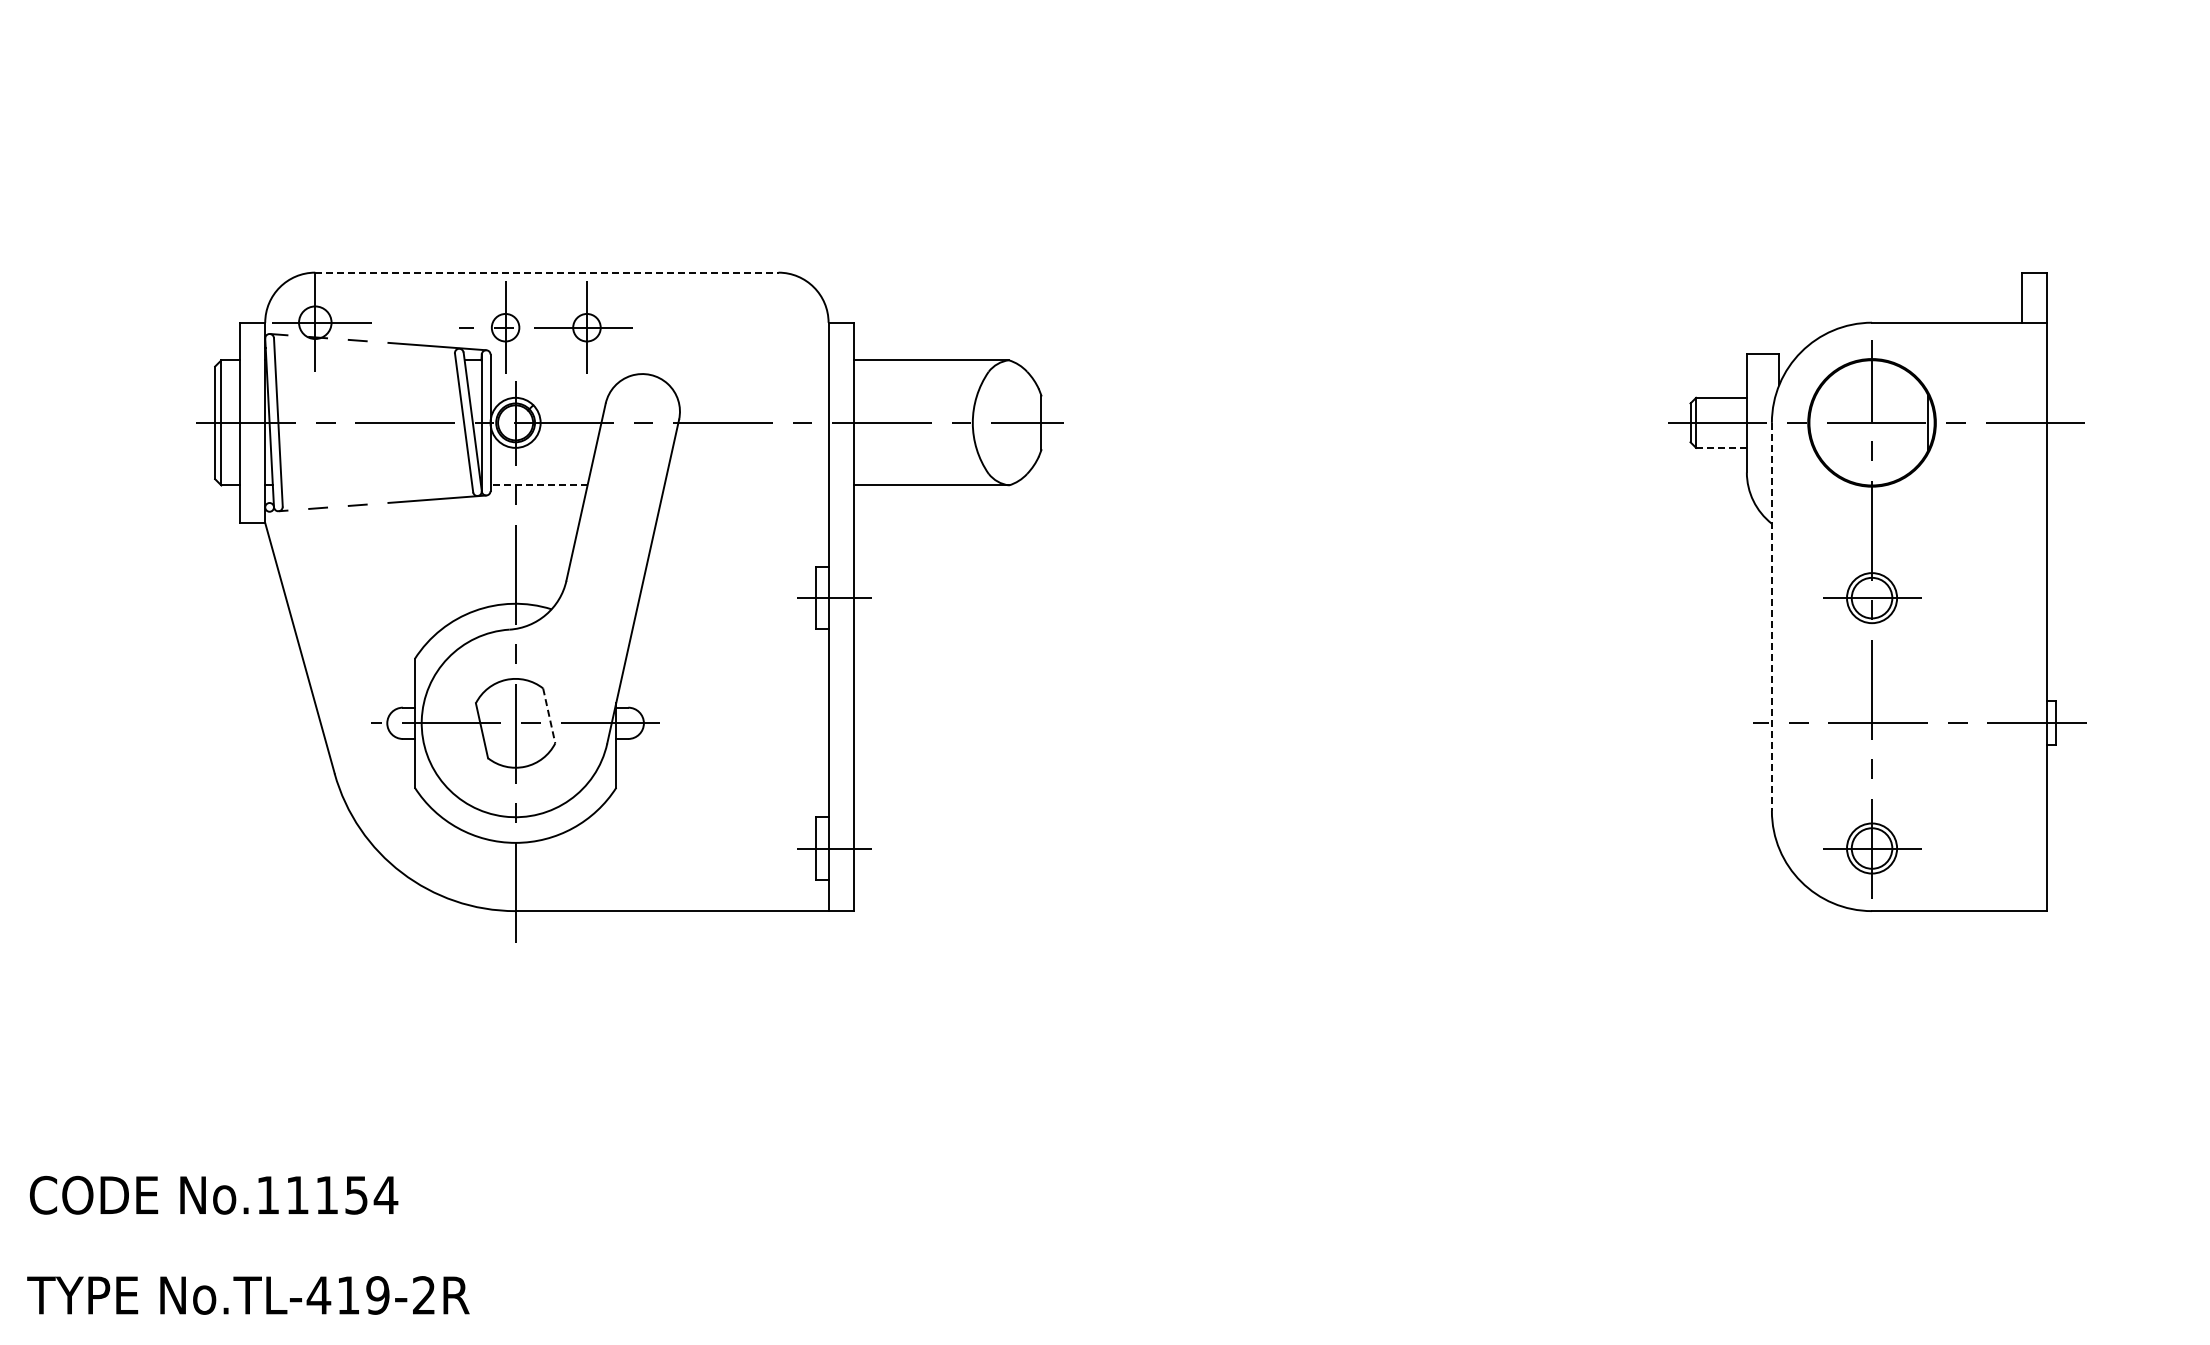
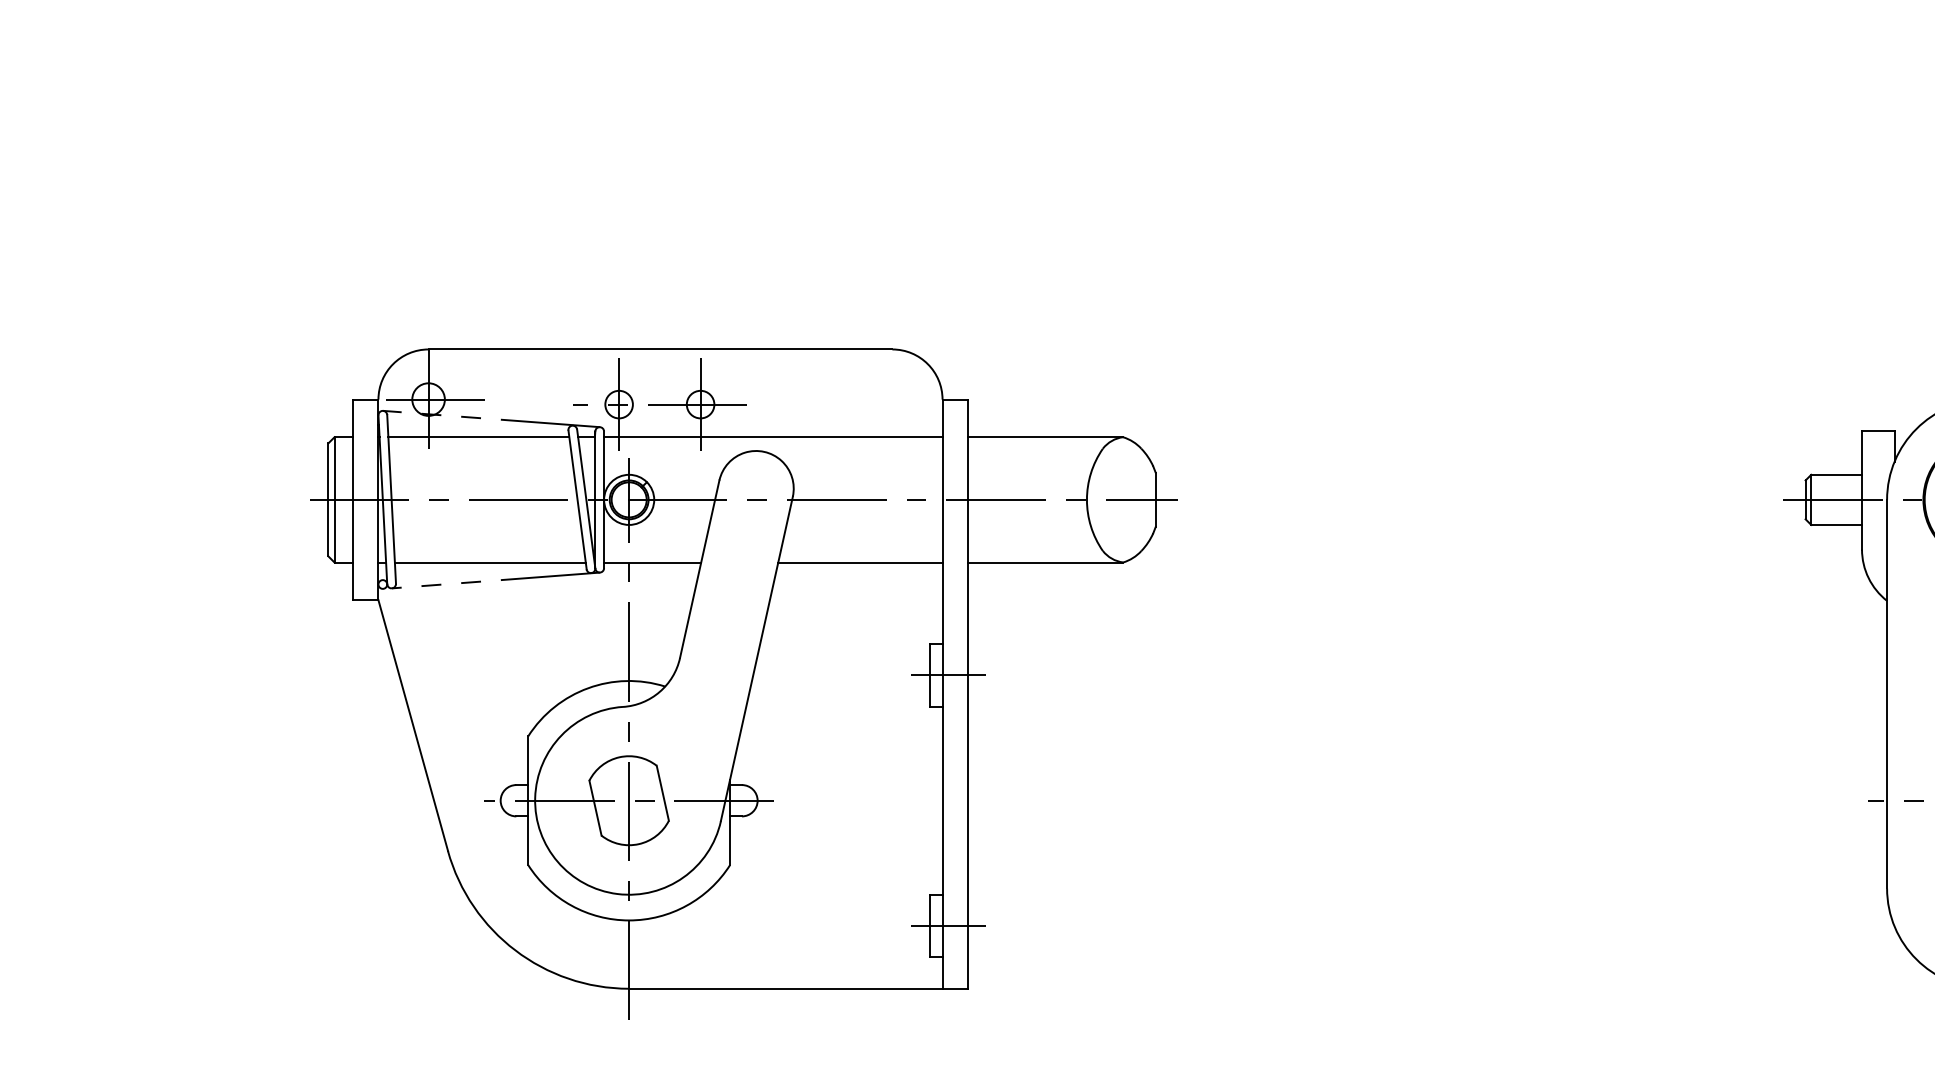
line: (546, 272) -> (660, 349), dashed -> solid
line: (365, 360) -> (478, 437), added
line: (659, 360) -> (773, 437), added
line: (1721, 447) -> (1836, 524), dashed -> solid
line: (376, 485) -> (489, 562), added
line: (539, 485) -> (653, 562), dashed -> solid
line: (746, 485) -> (860, 562), added
line: (1771, 617) -> (1886, 694), dashed -> solid
line: (549, 716) -> (663, 793), dashed -> solid

